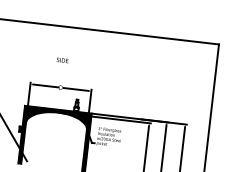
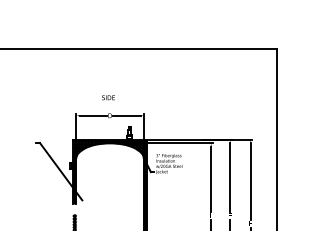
text: (62, 60) -> (108, 97), moved

